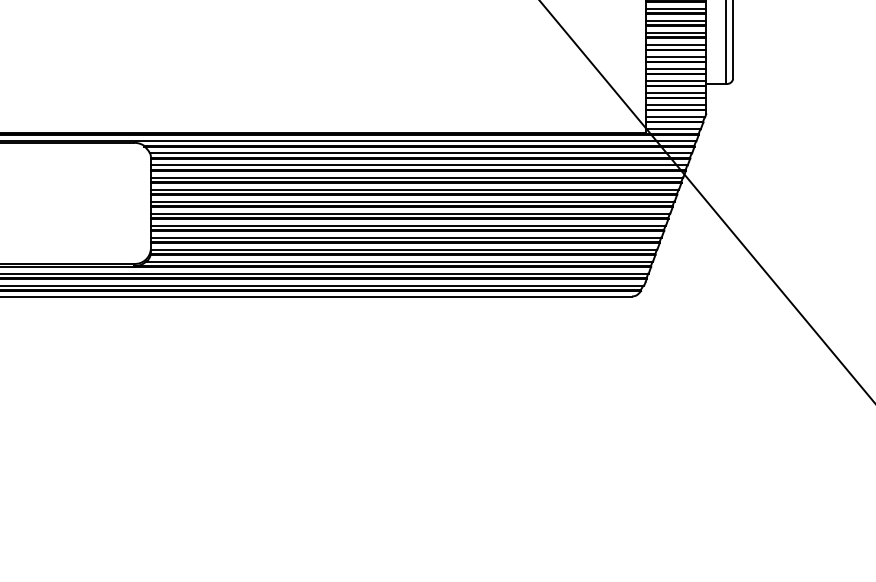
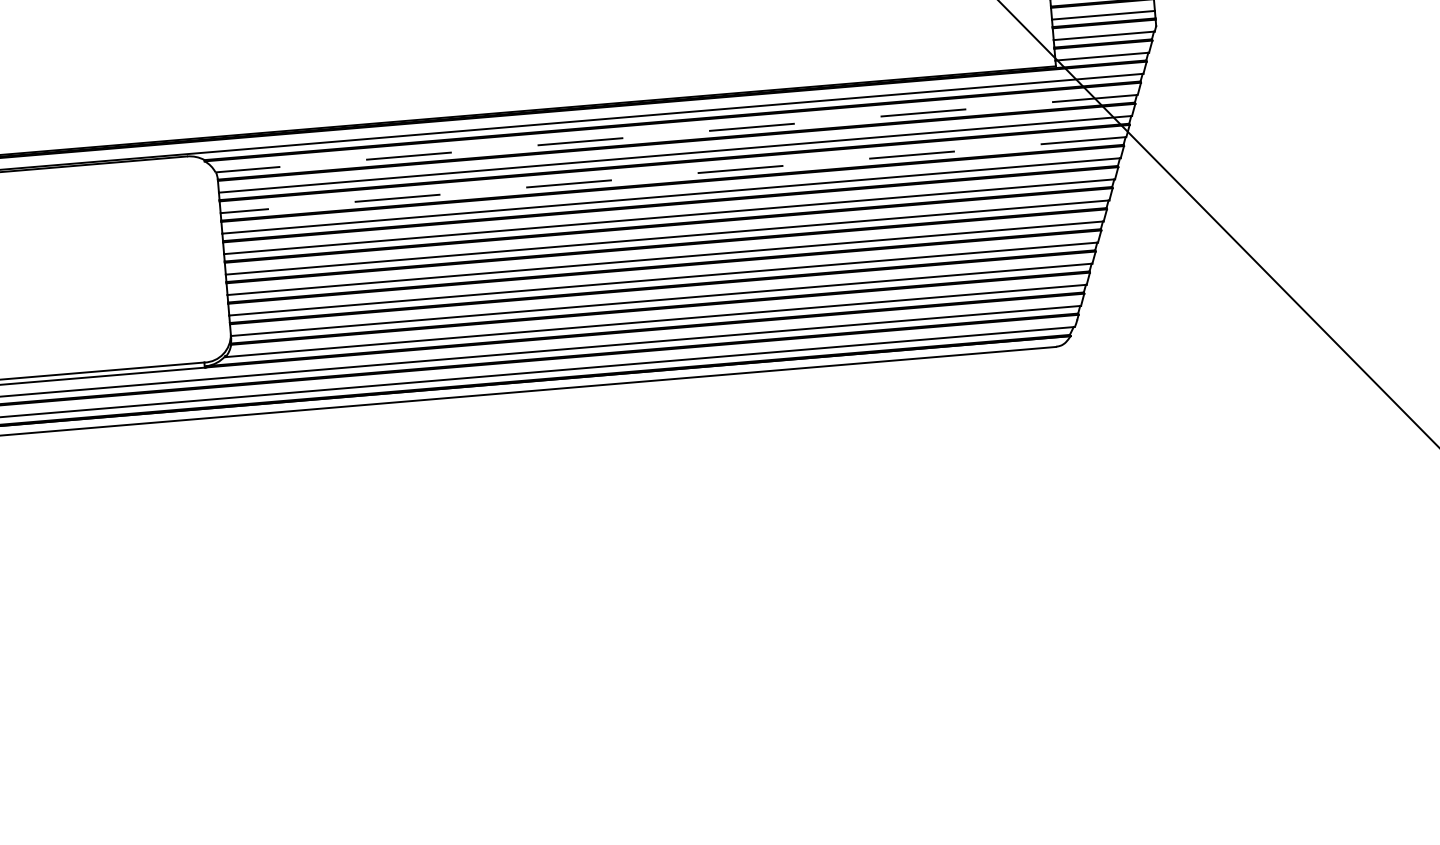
line: (420, 153) -> (675, 133), solid -> dashed
line: (416, 177) -> (672, 175), solid -> dashed

